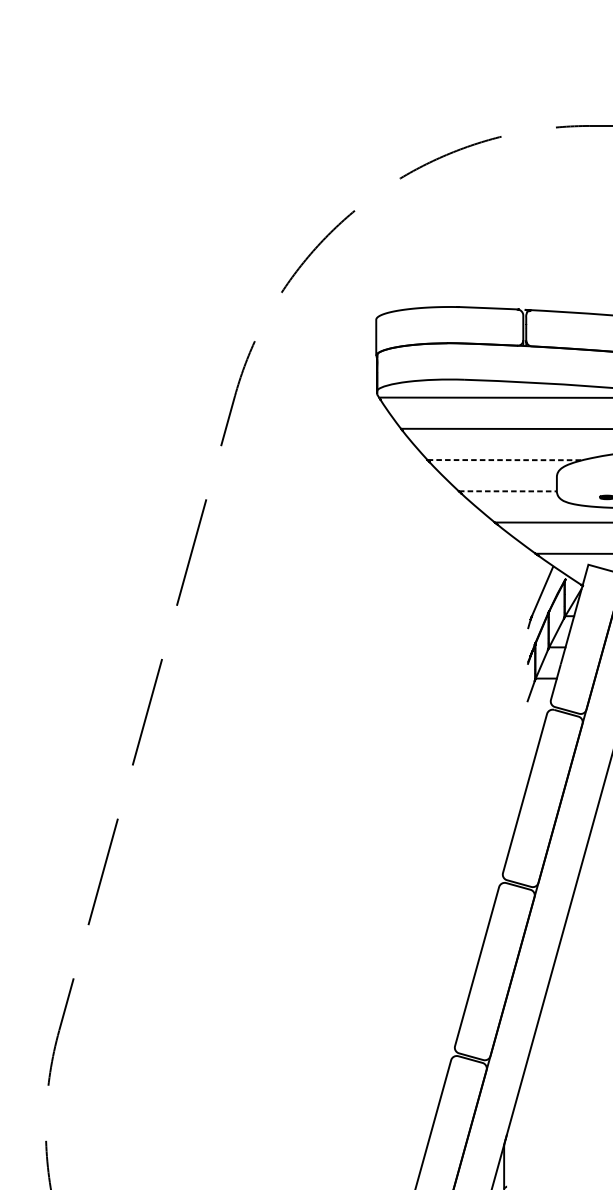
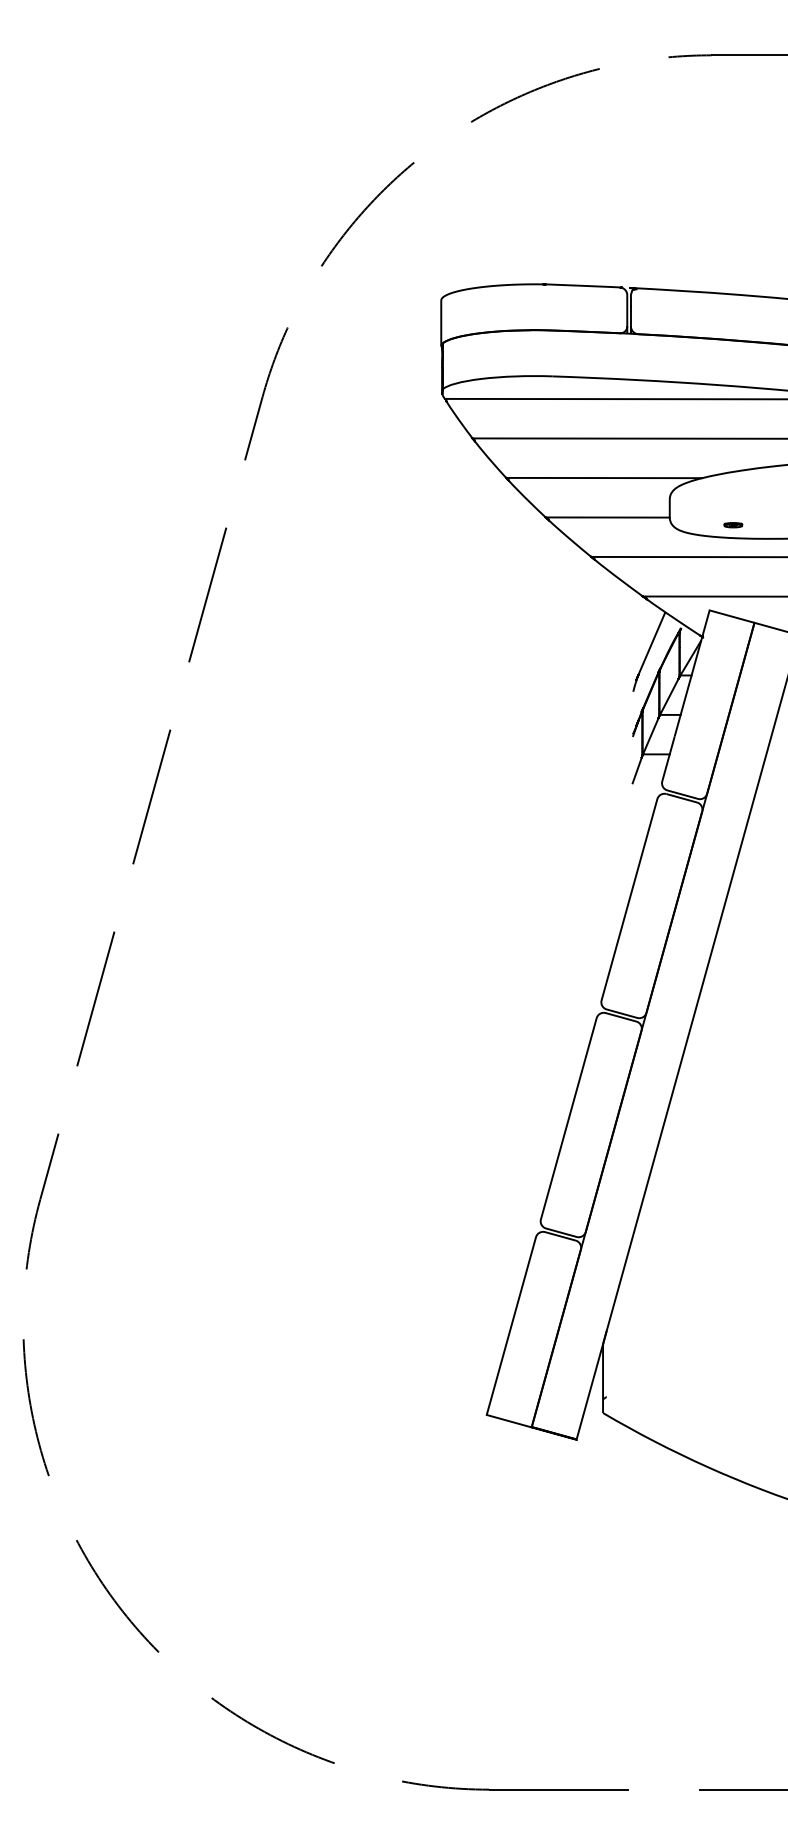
line: (505, 460) -> (604, 478), dashed -> solid
line: (507, 491) -> (607, 517), dashed -> solid

